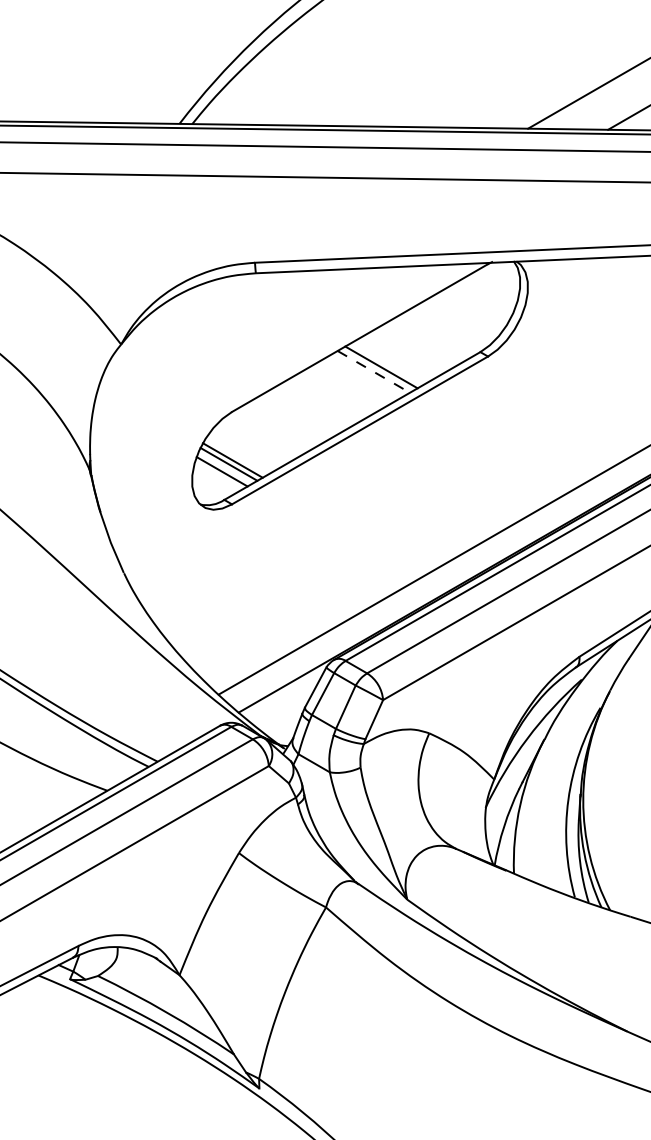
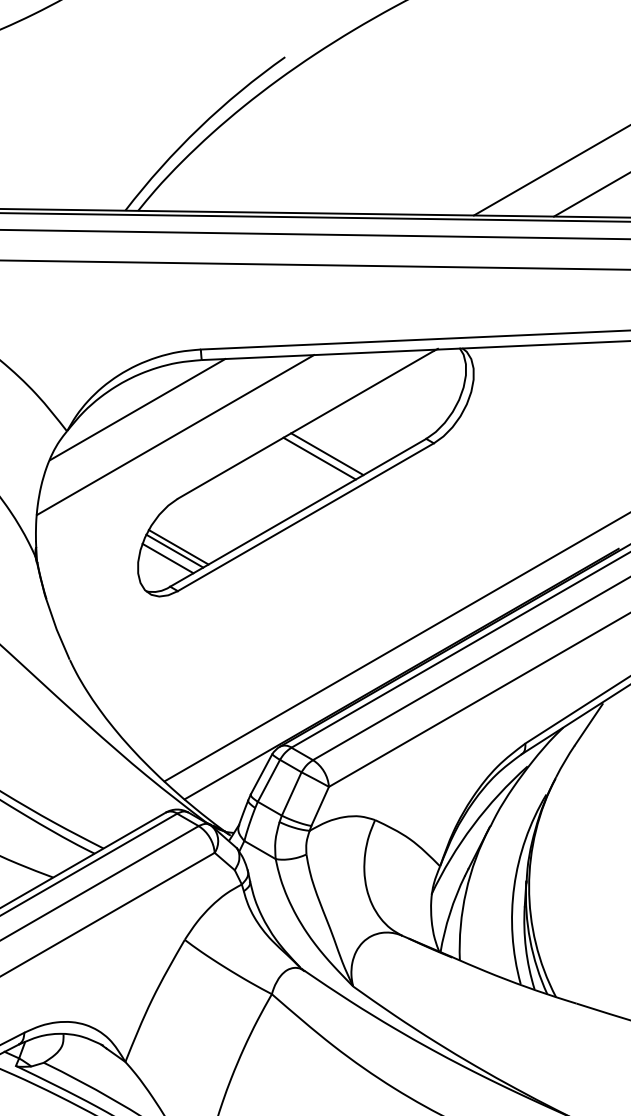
line: (191, 322) -> (137, 409), added
line: (229, 348) -> (175, 435), added
line: (373, 371) -> (319, 458), dashed -> solid

